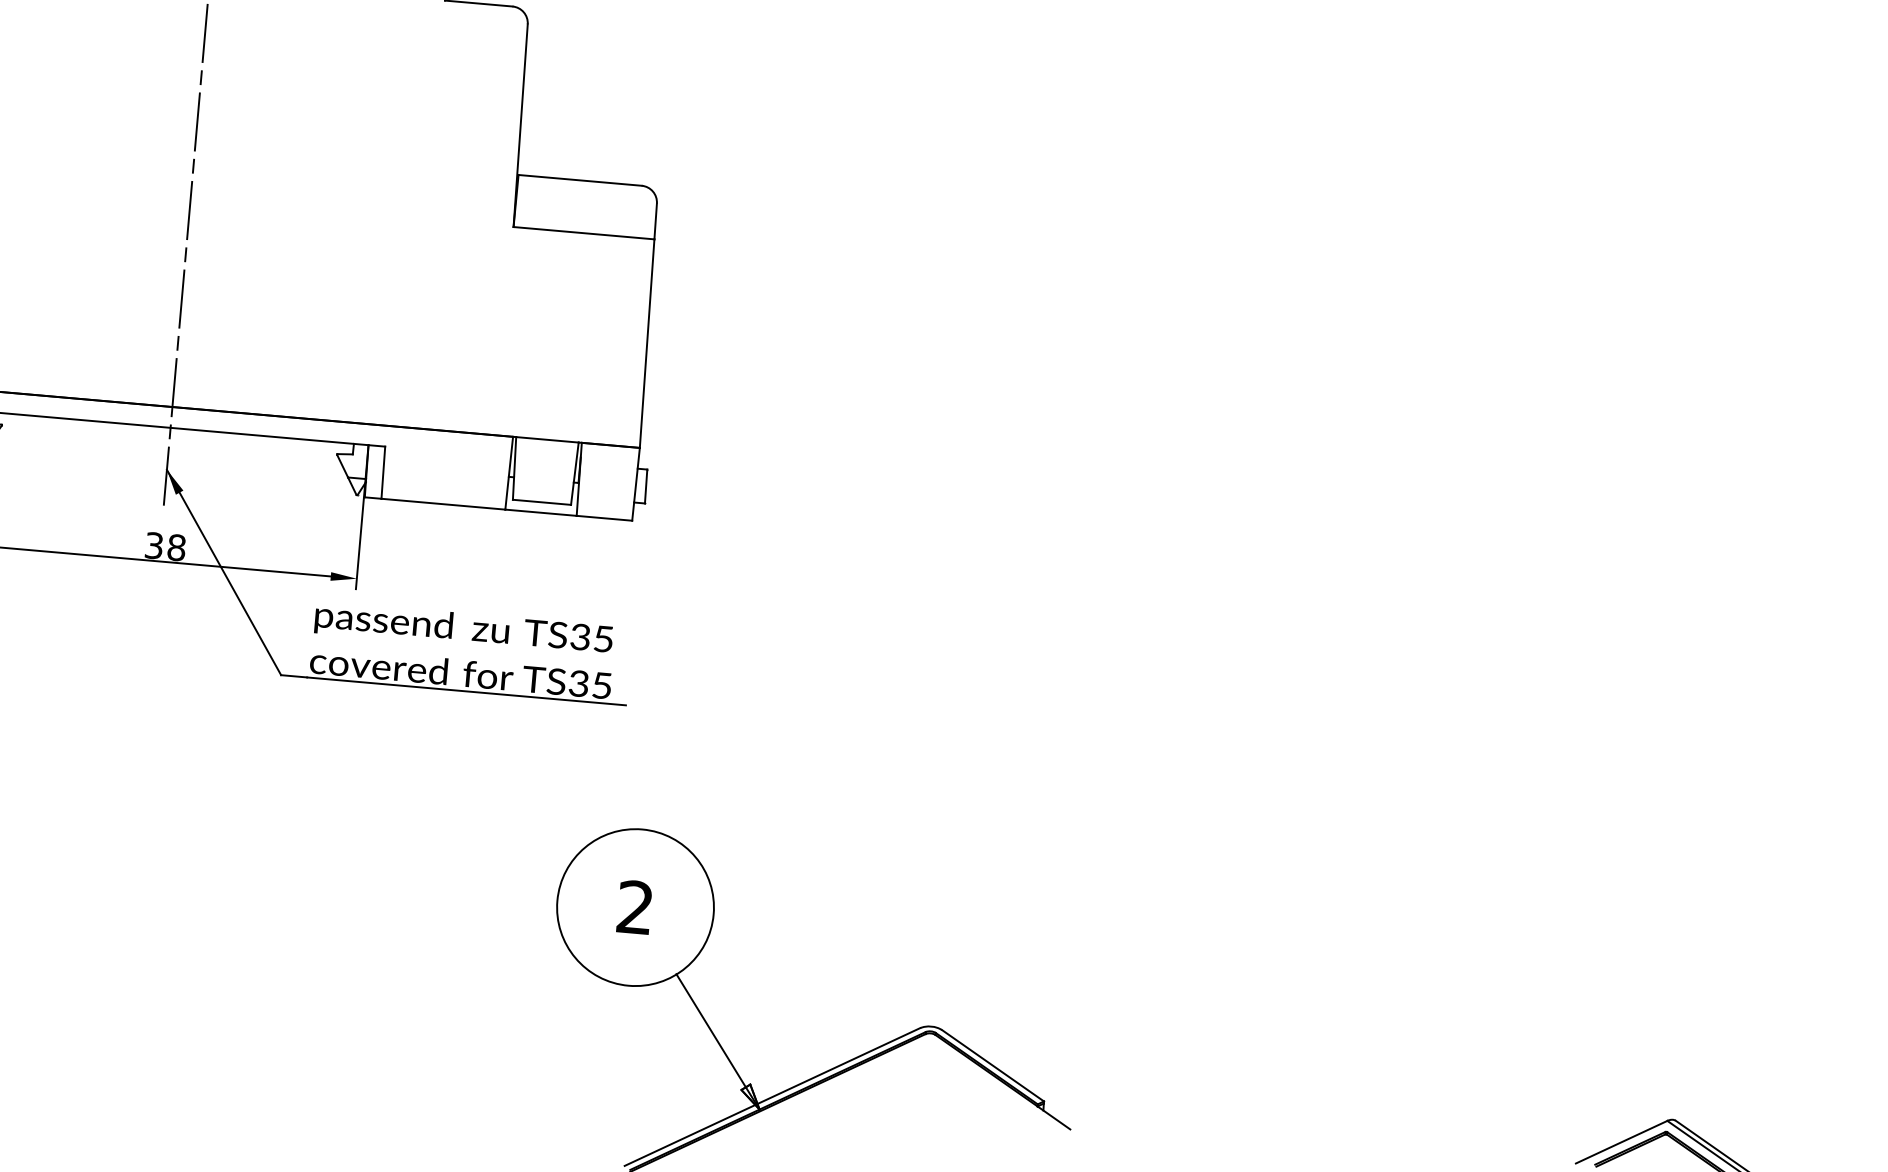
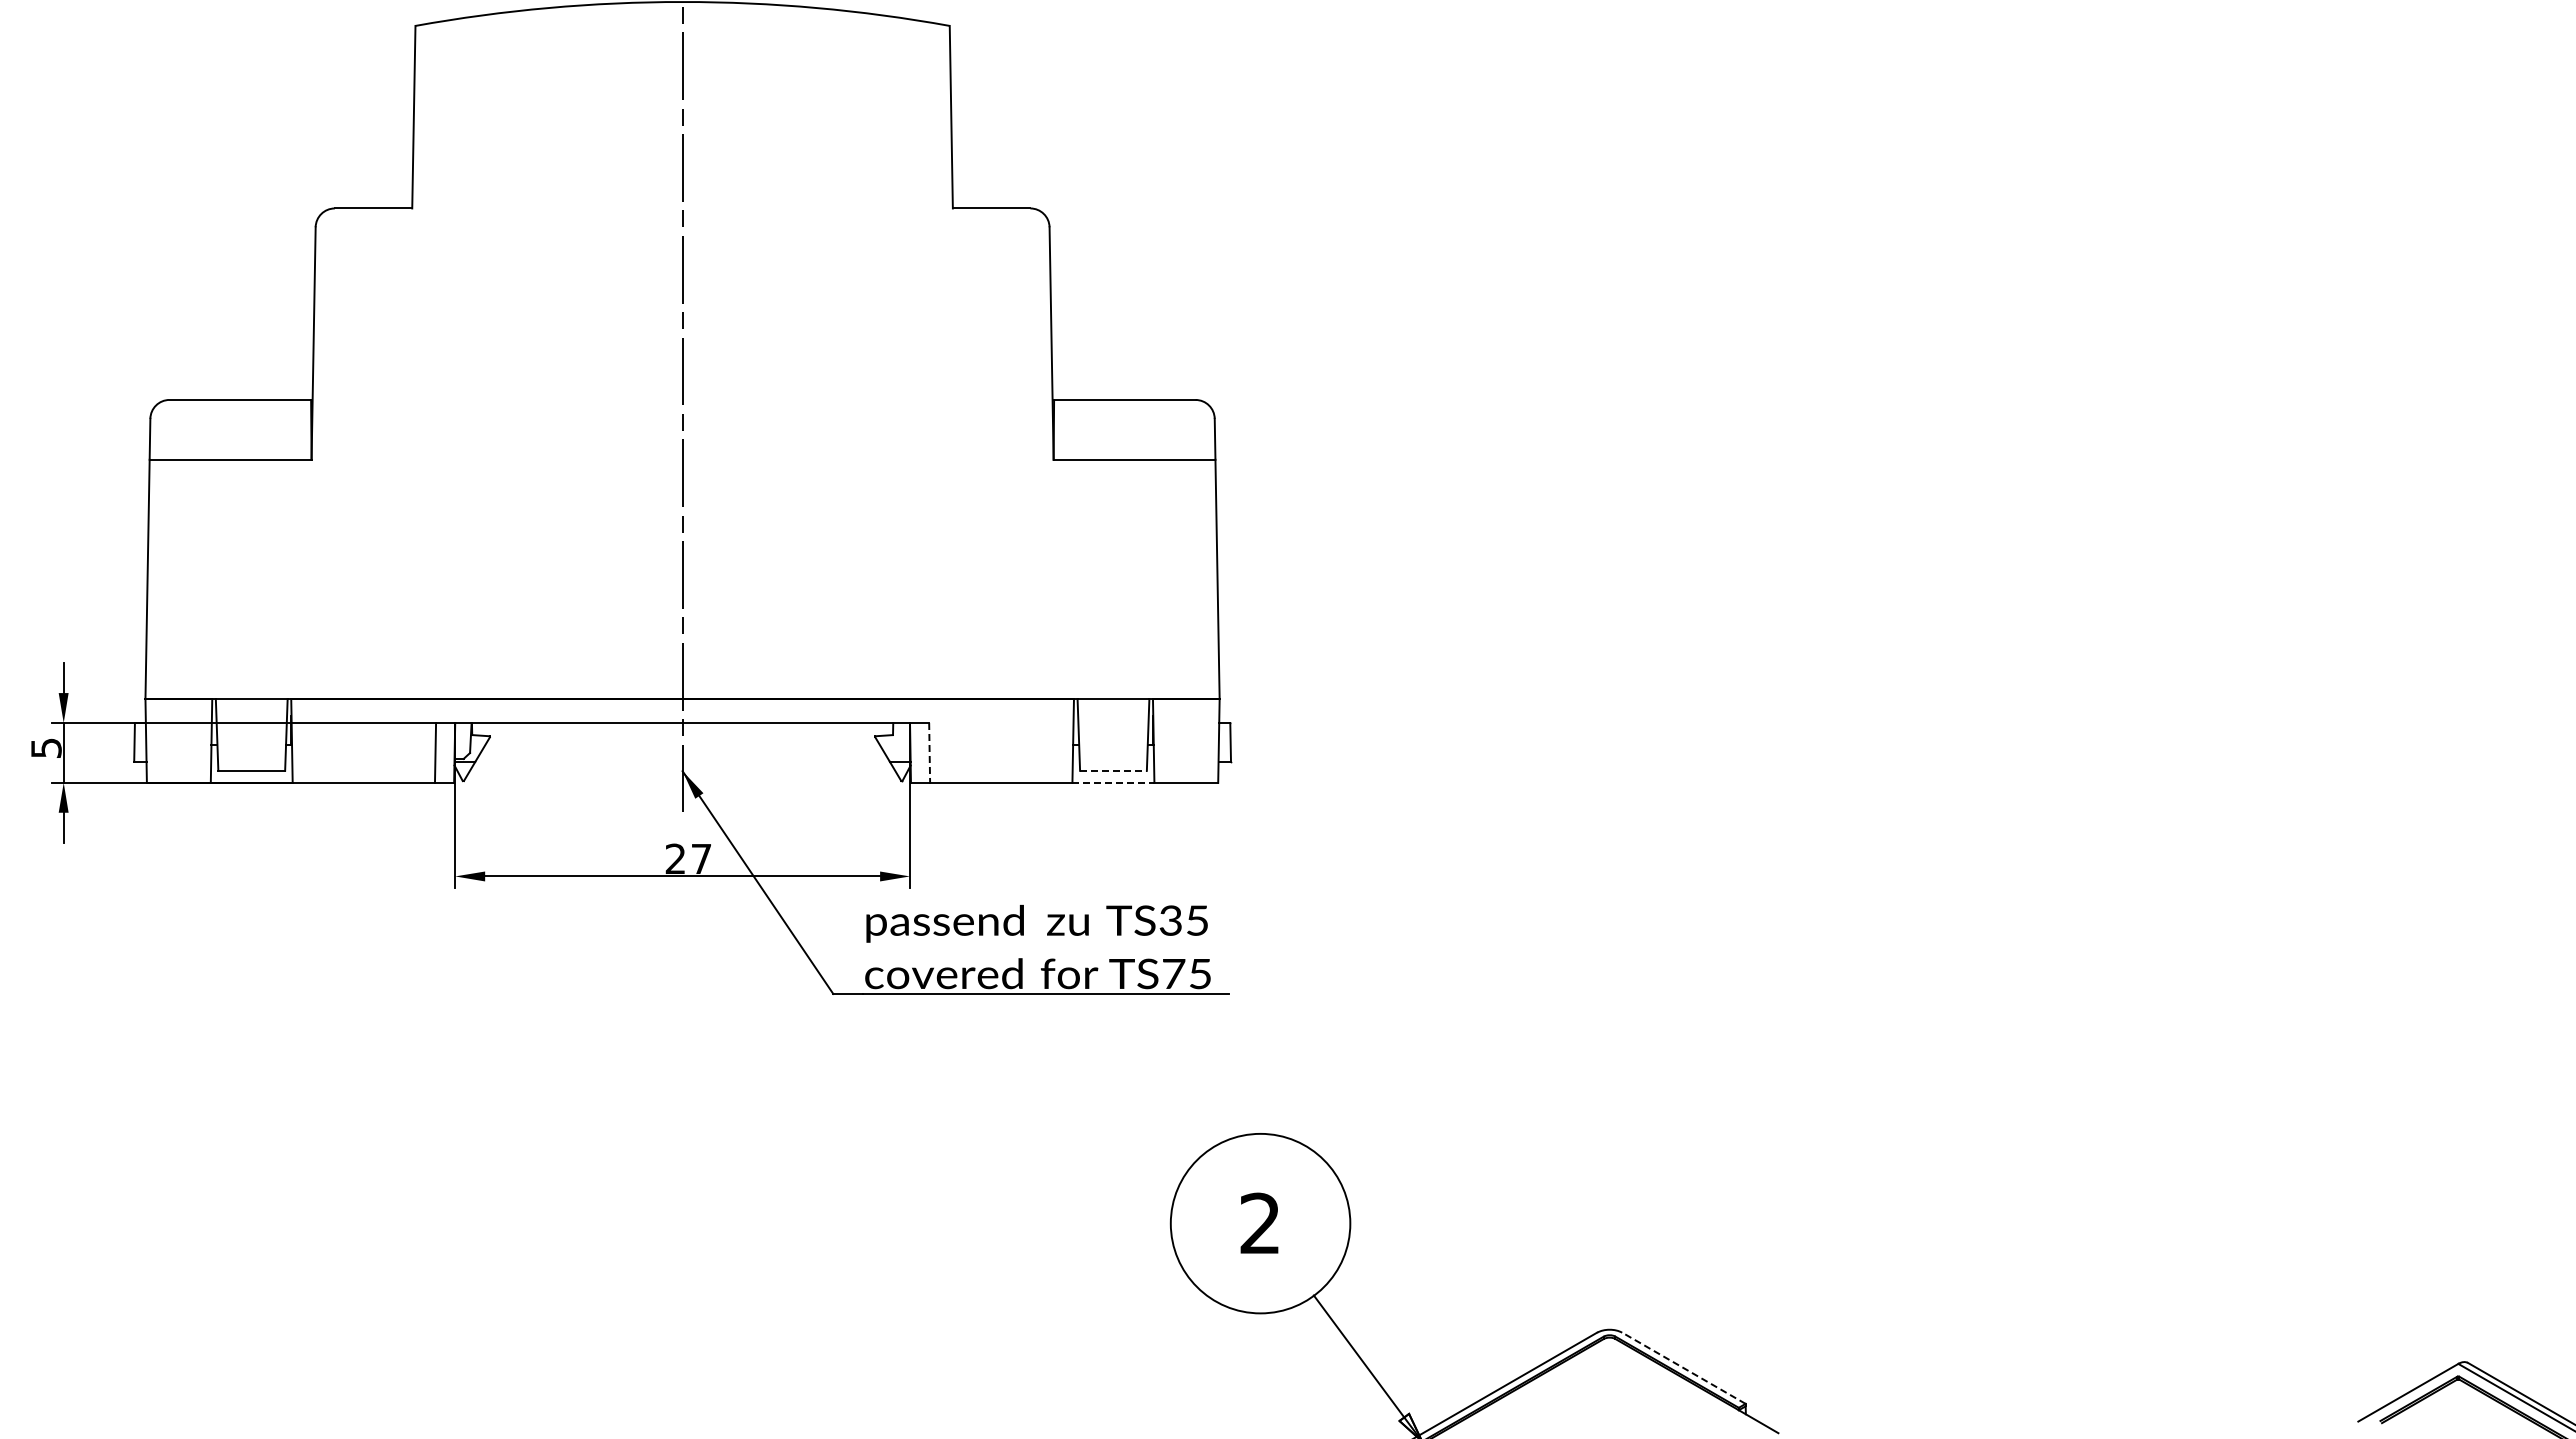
line: (383, 472) -> (929, 752), solid -> dashed
line: (542, 502) -> (1113, 770), solid -> dashed
line: (541, 512) -> (1113, 782), solid -> dashed
text: (165, 546) -> (688, 858), 38 -> 27
text: (578, 683) -> (1173, 973), TS35 -> TS75
line: (992, 1065) -> (1683, 1368), solid -> dashed

